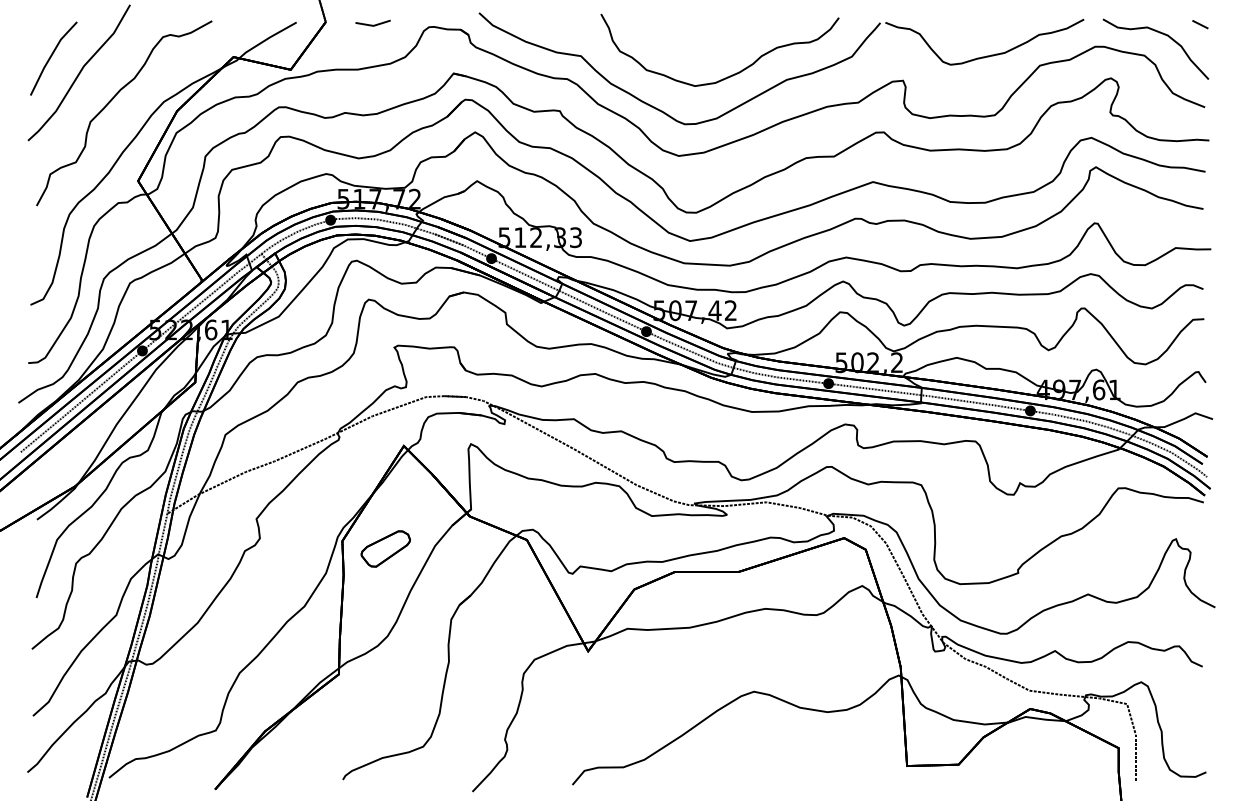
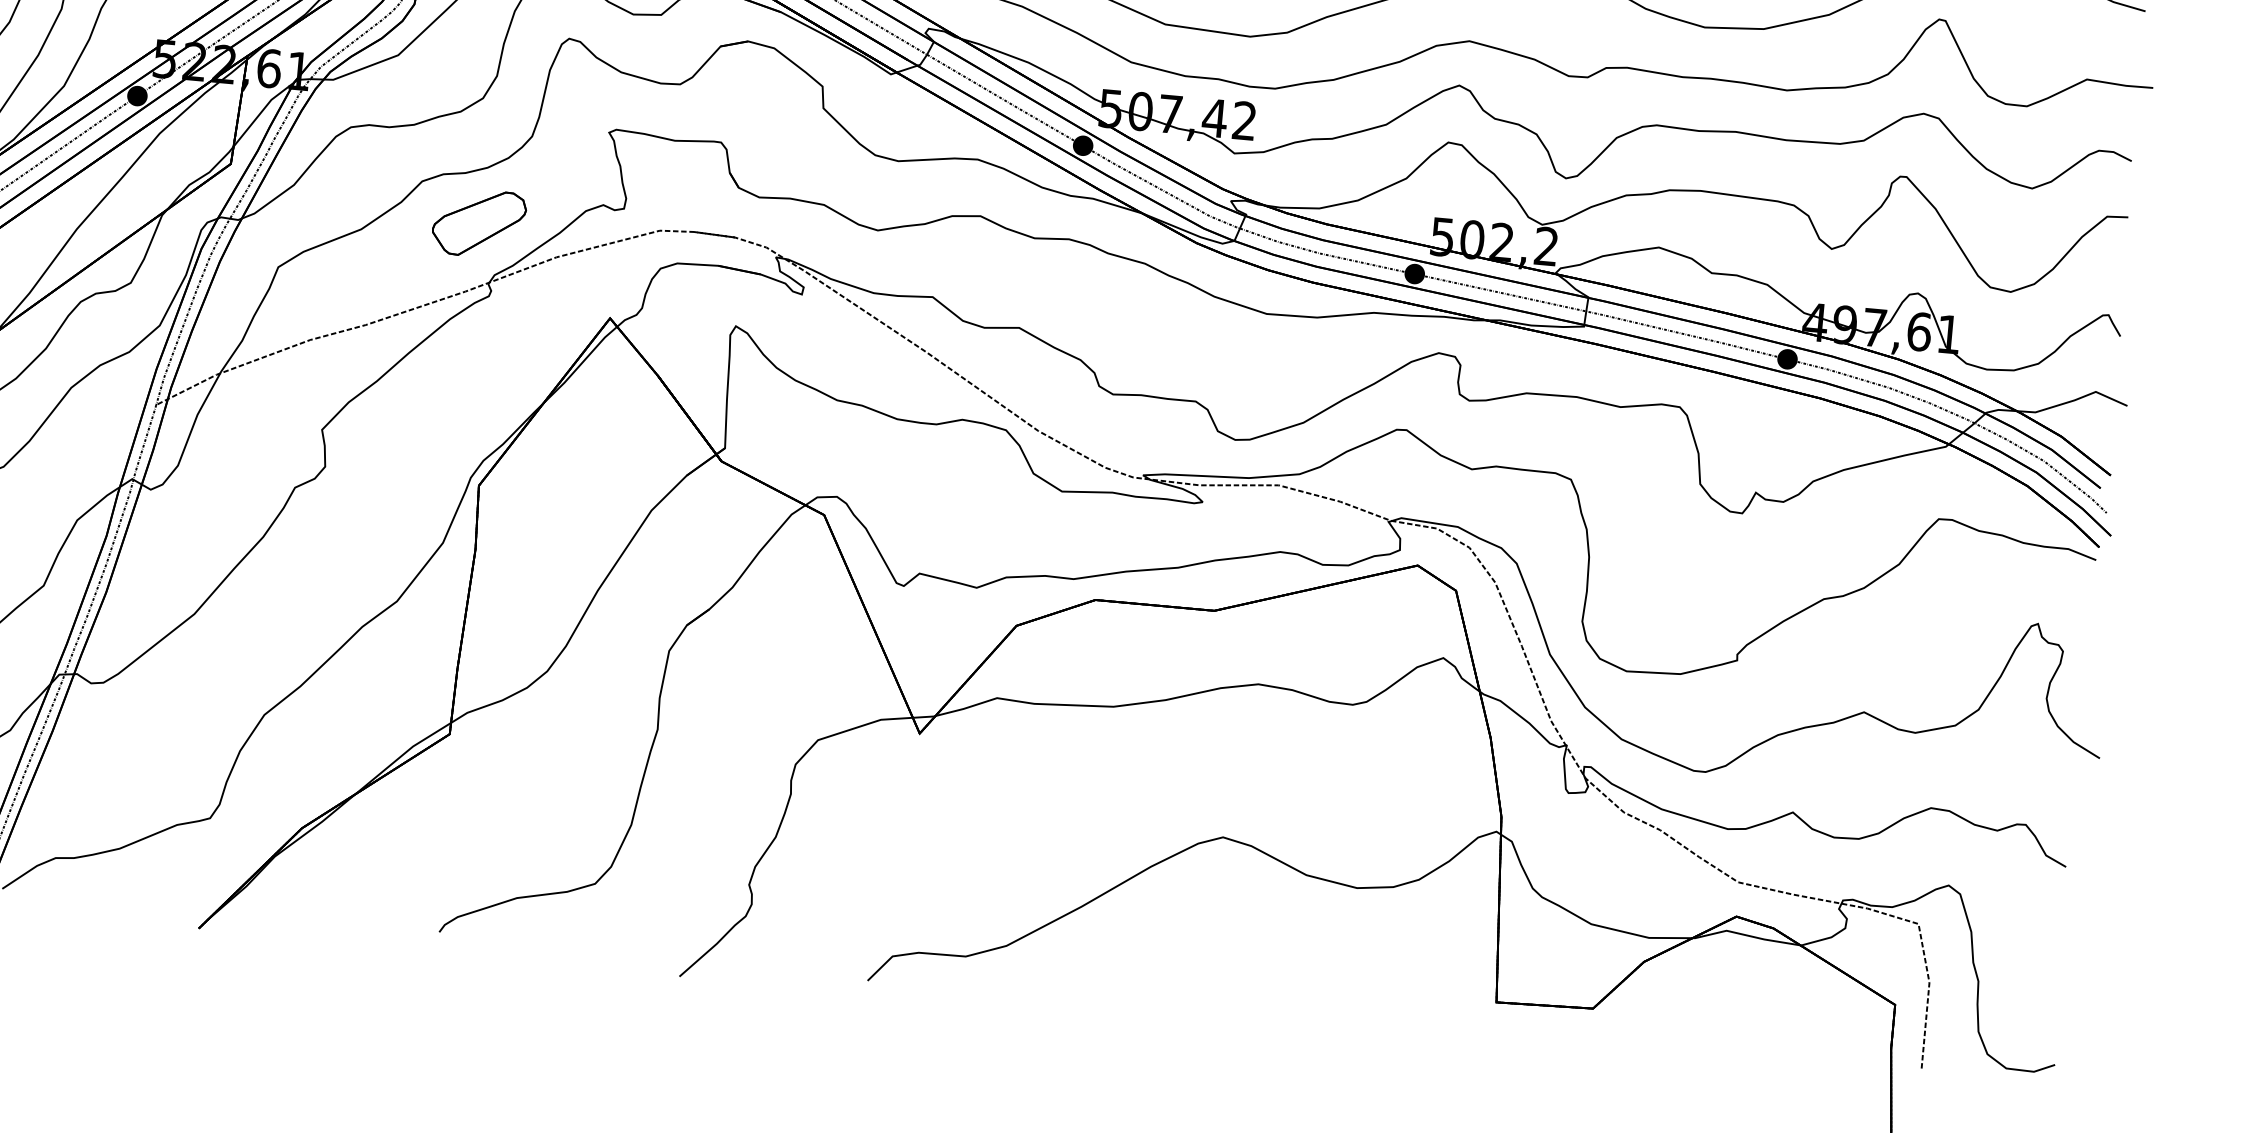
part: (385, 548) -> (478, 222), moved

